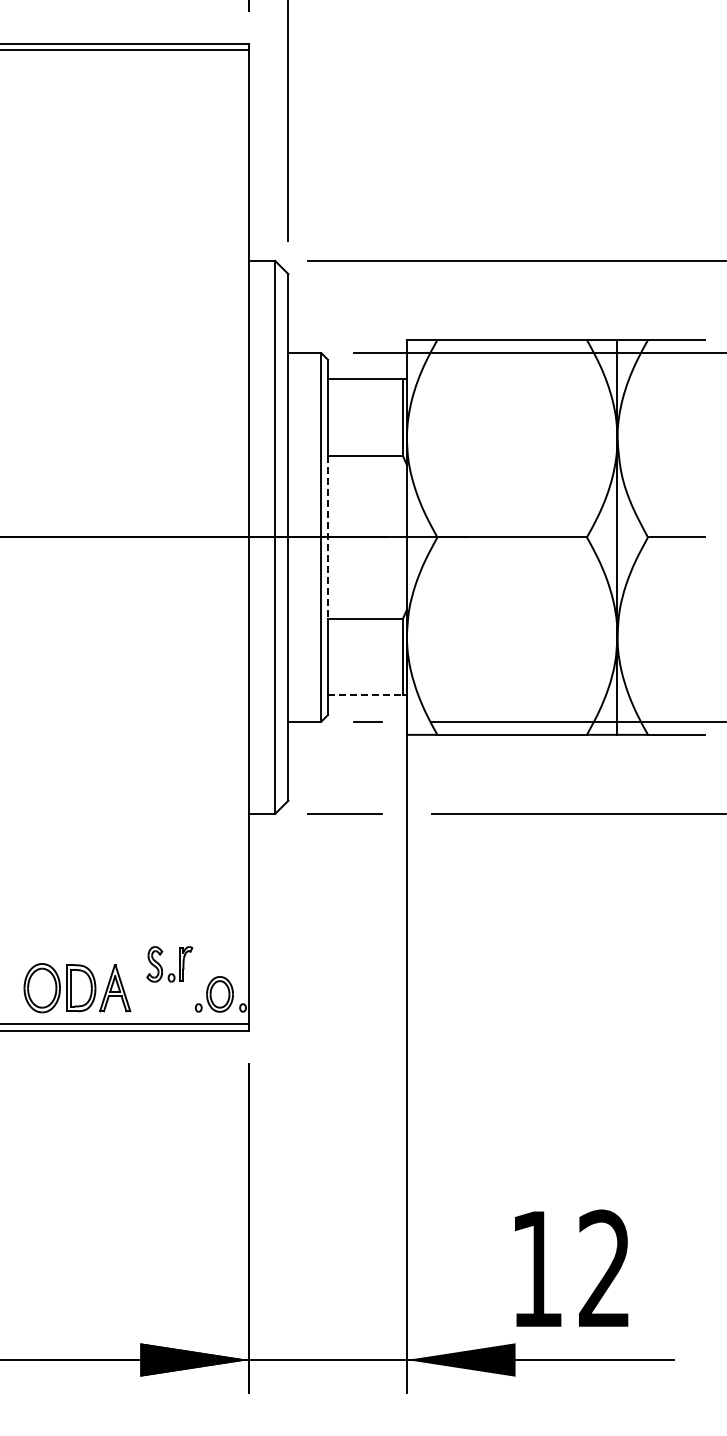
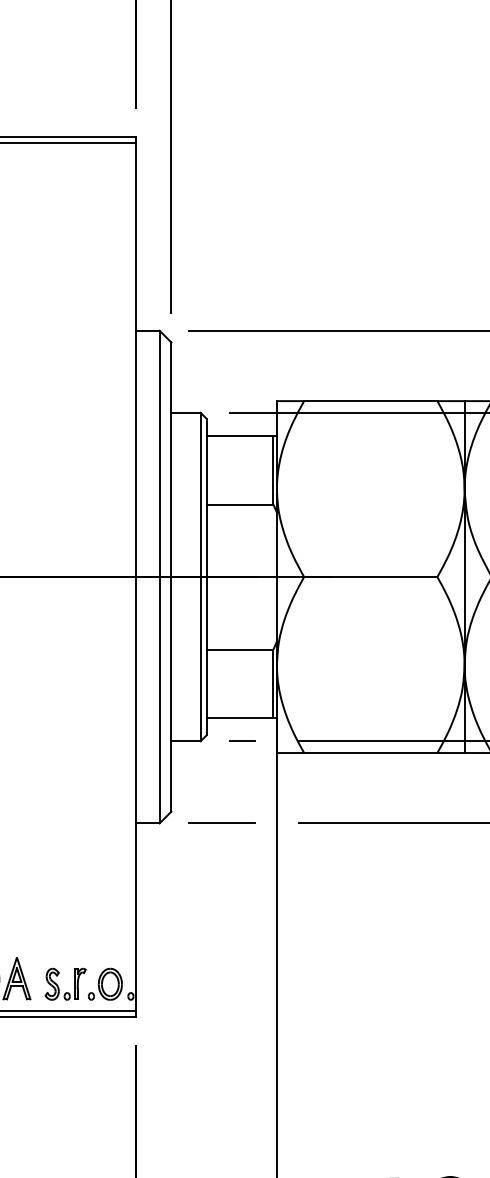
line: (327, 537) -> (206, 577), dashed -> solid
line: (365, 695) -> (240, 717), dashed -> solid
part: (162, 967) -> (59, 987), moved

